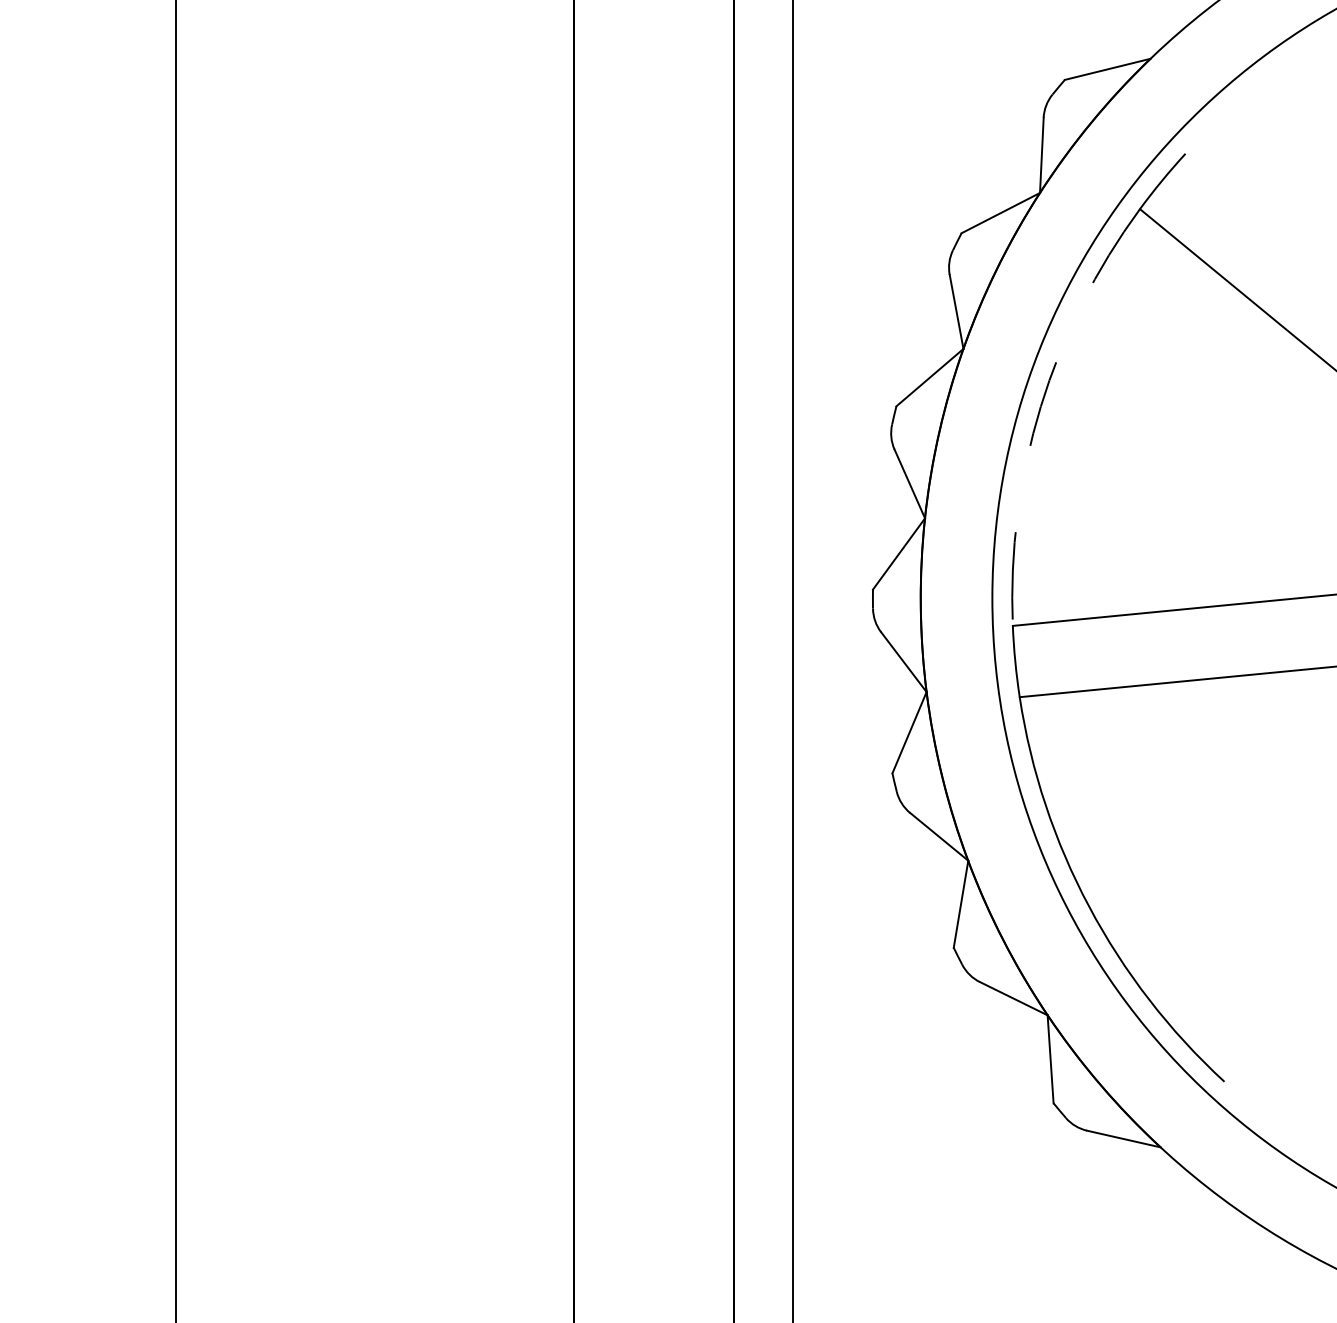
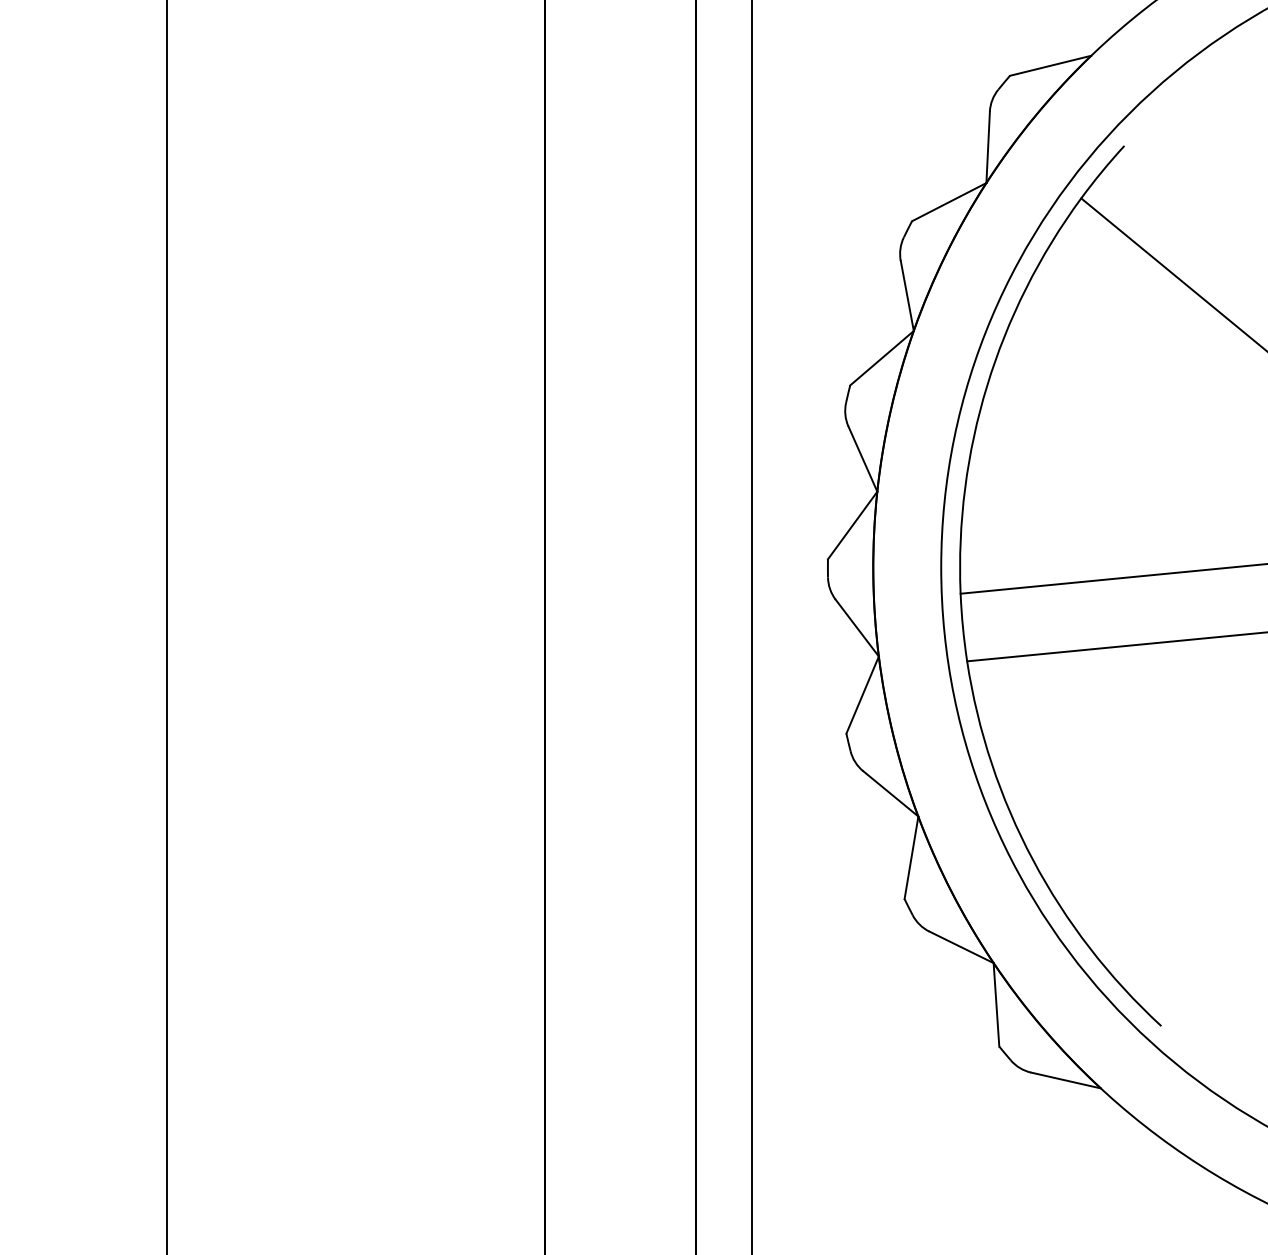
arc: (1041, 406) -> (987, 385), dashed -> solid

